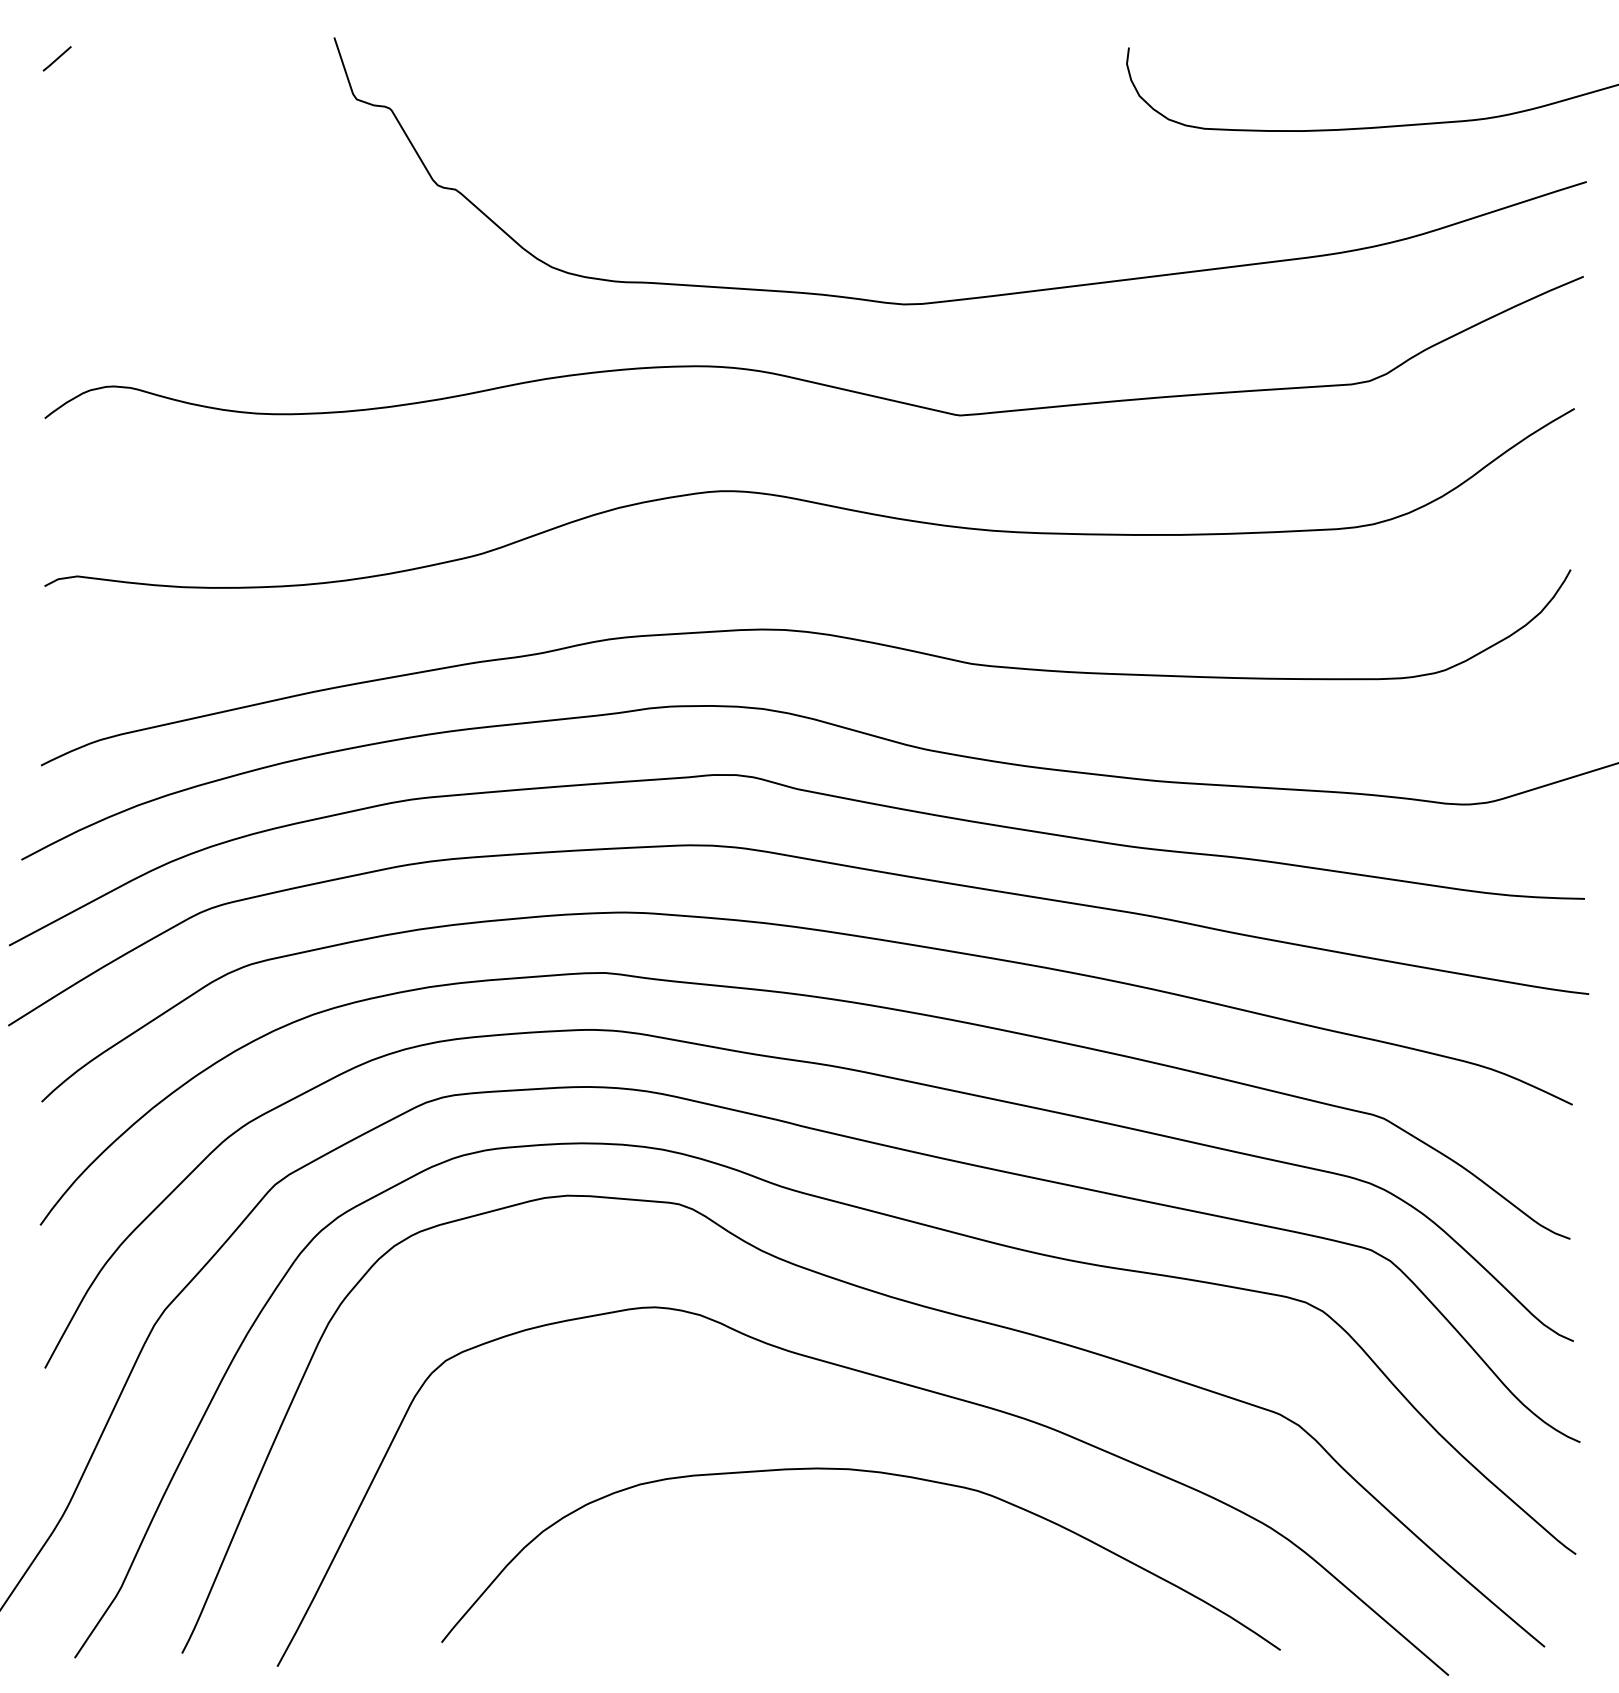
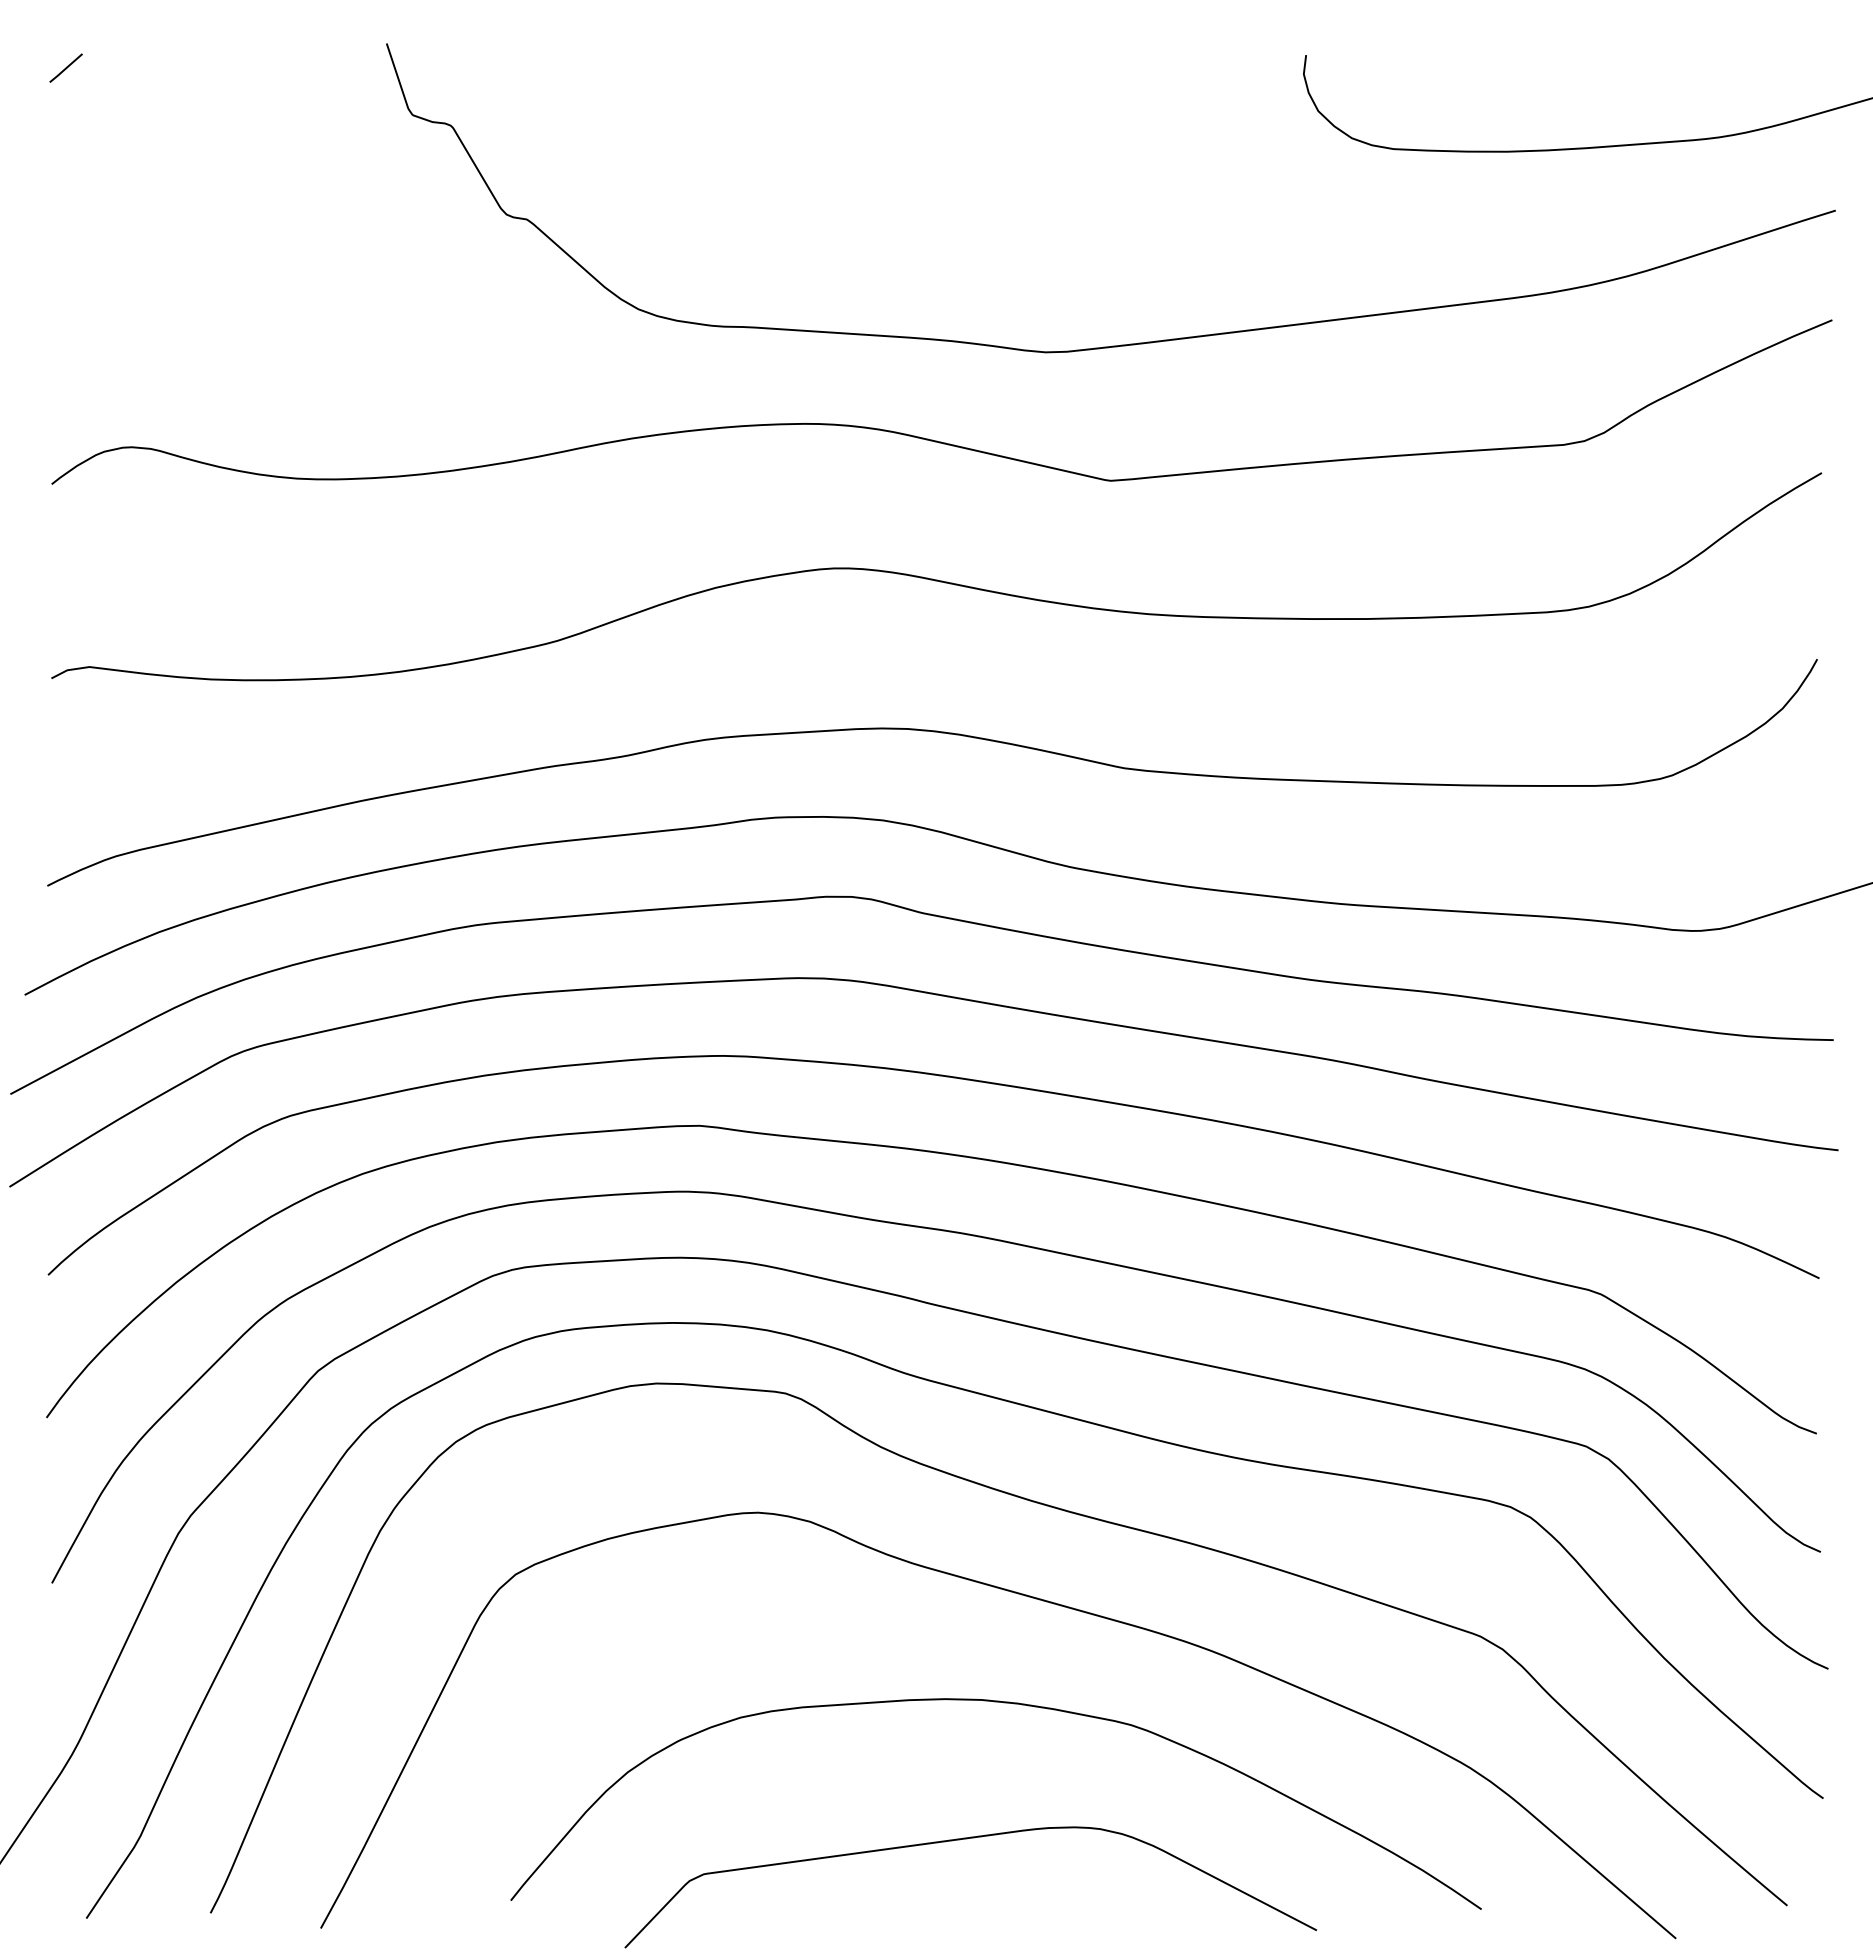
curve: (830, 1590) -> (960, 1840), added

